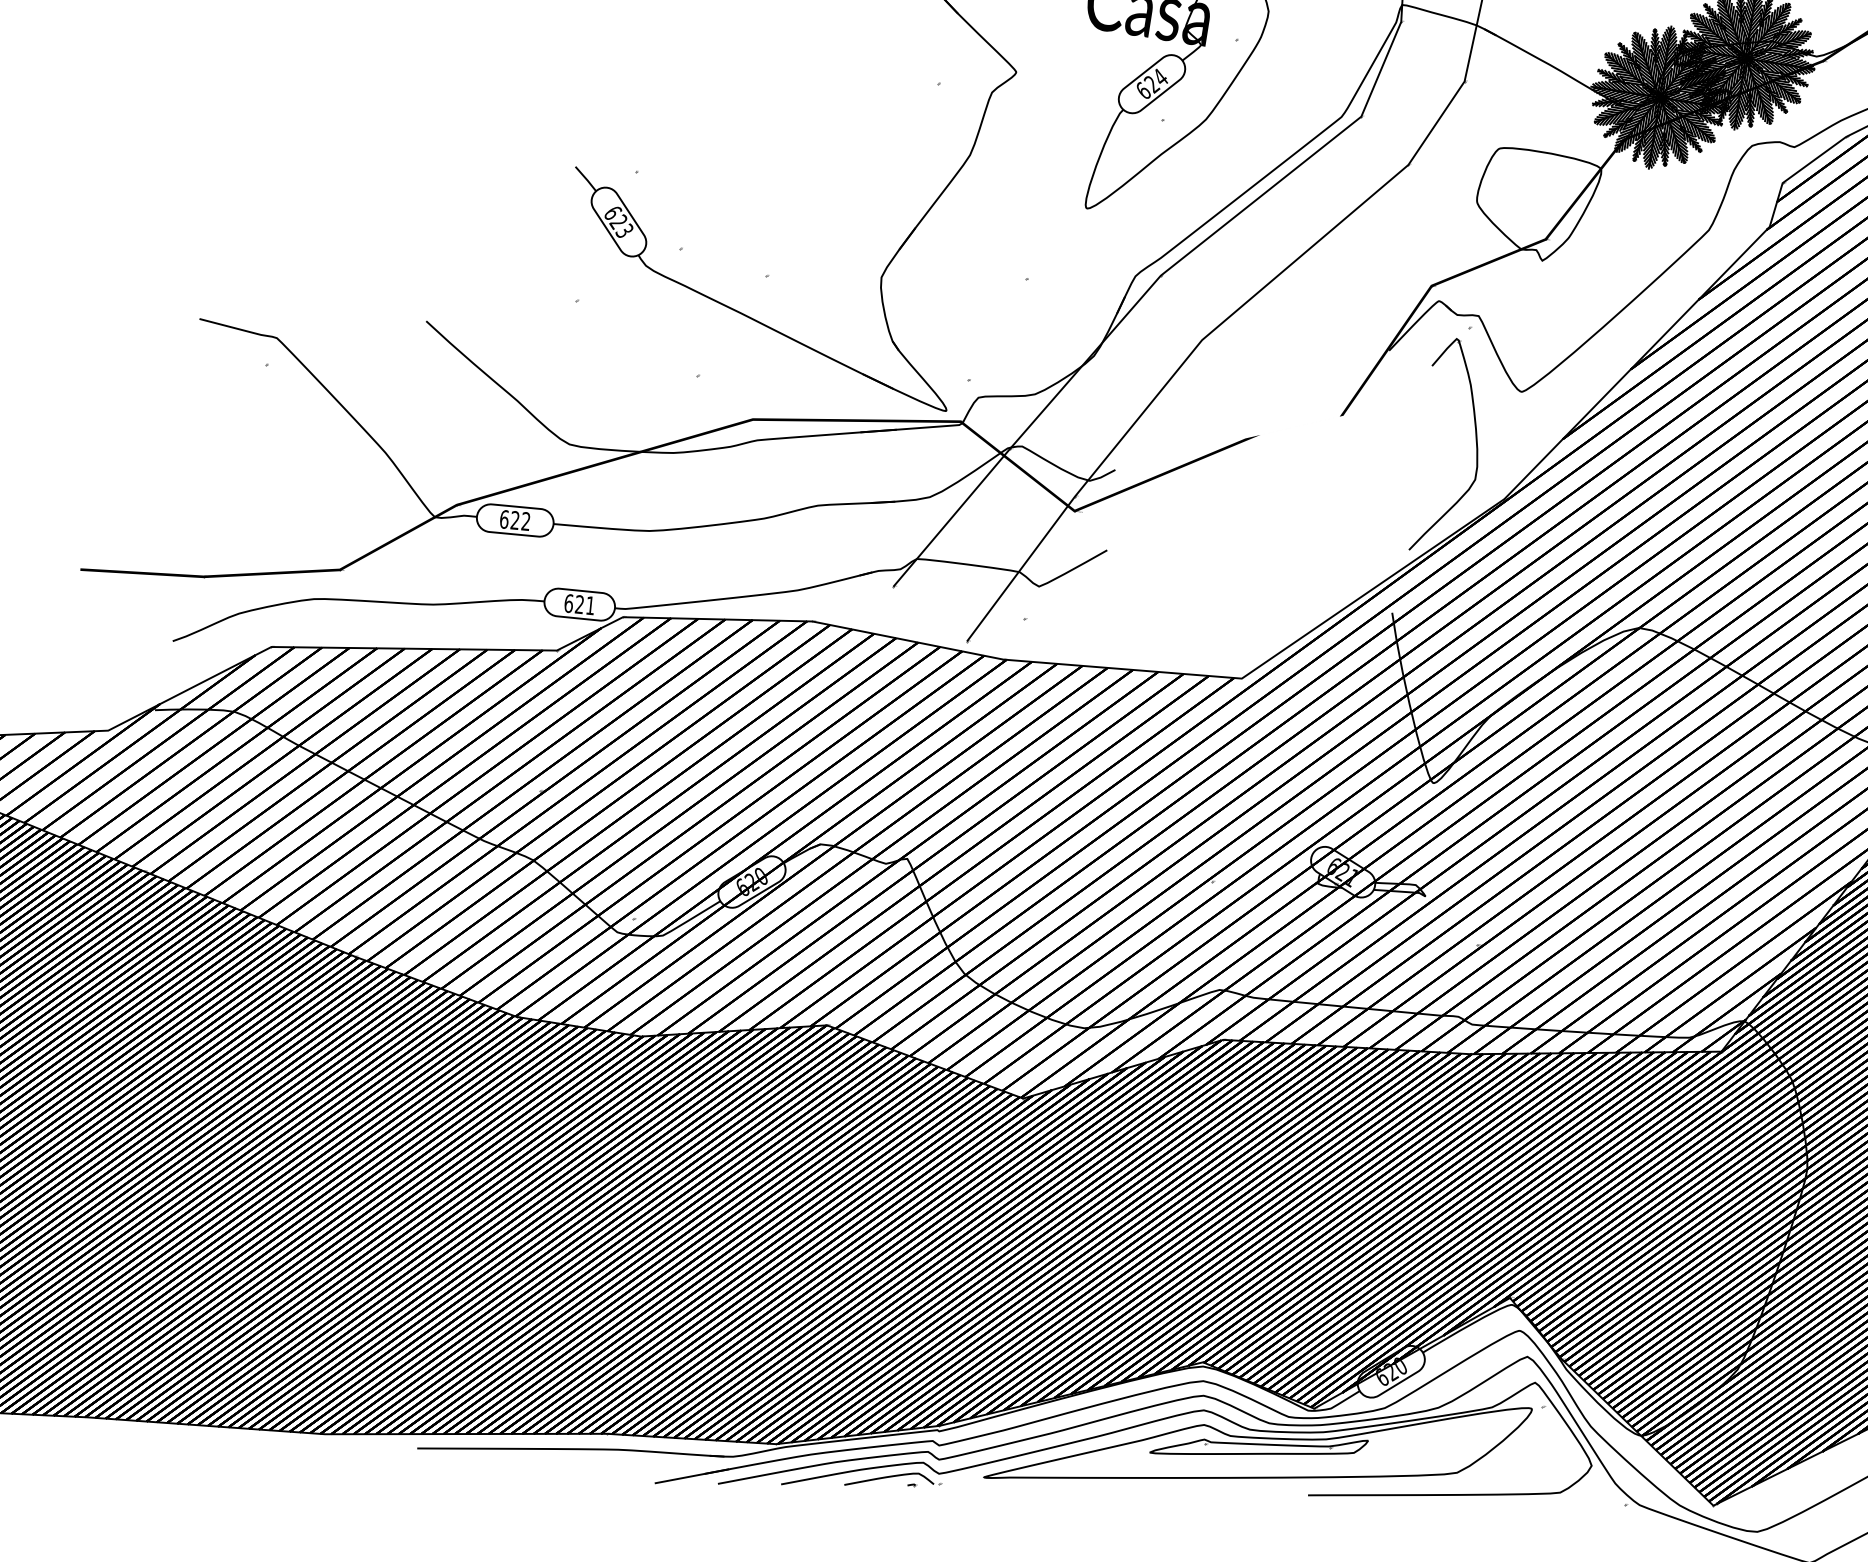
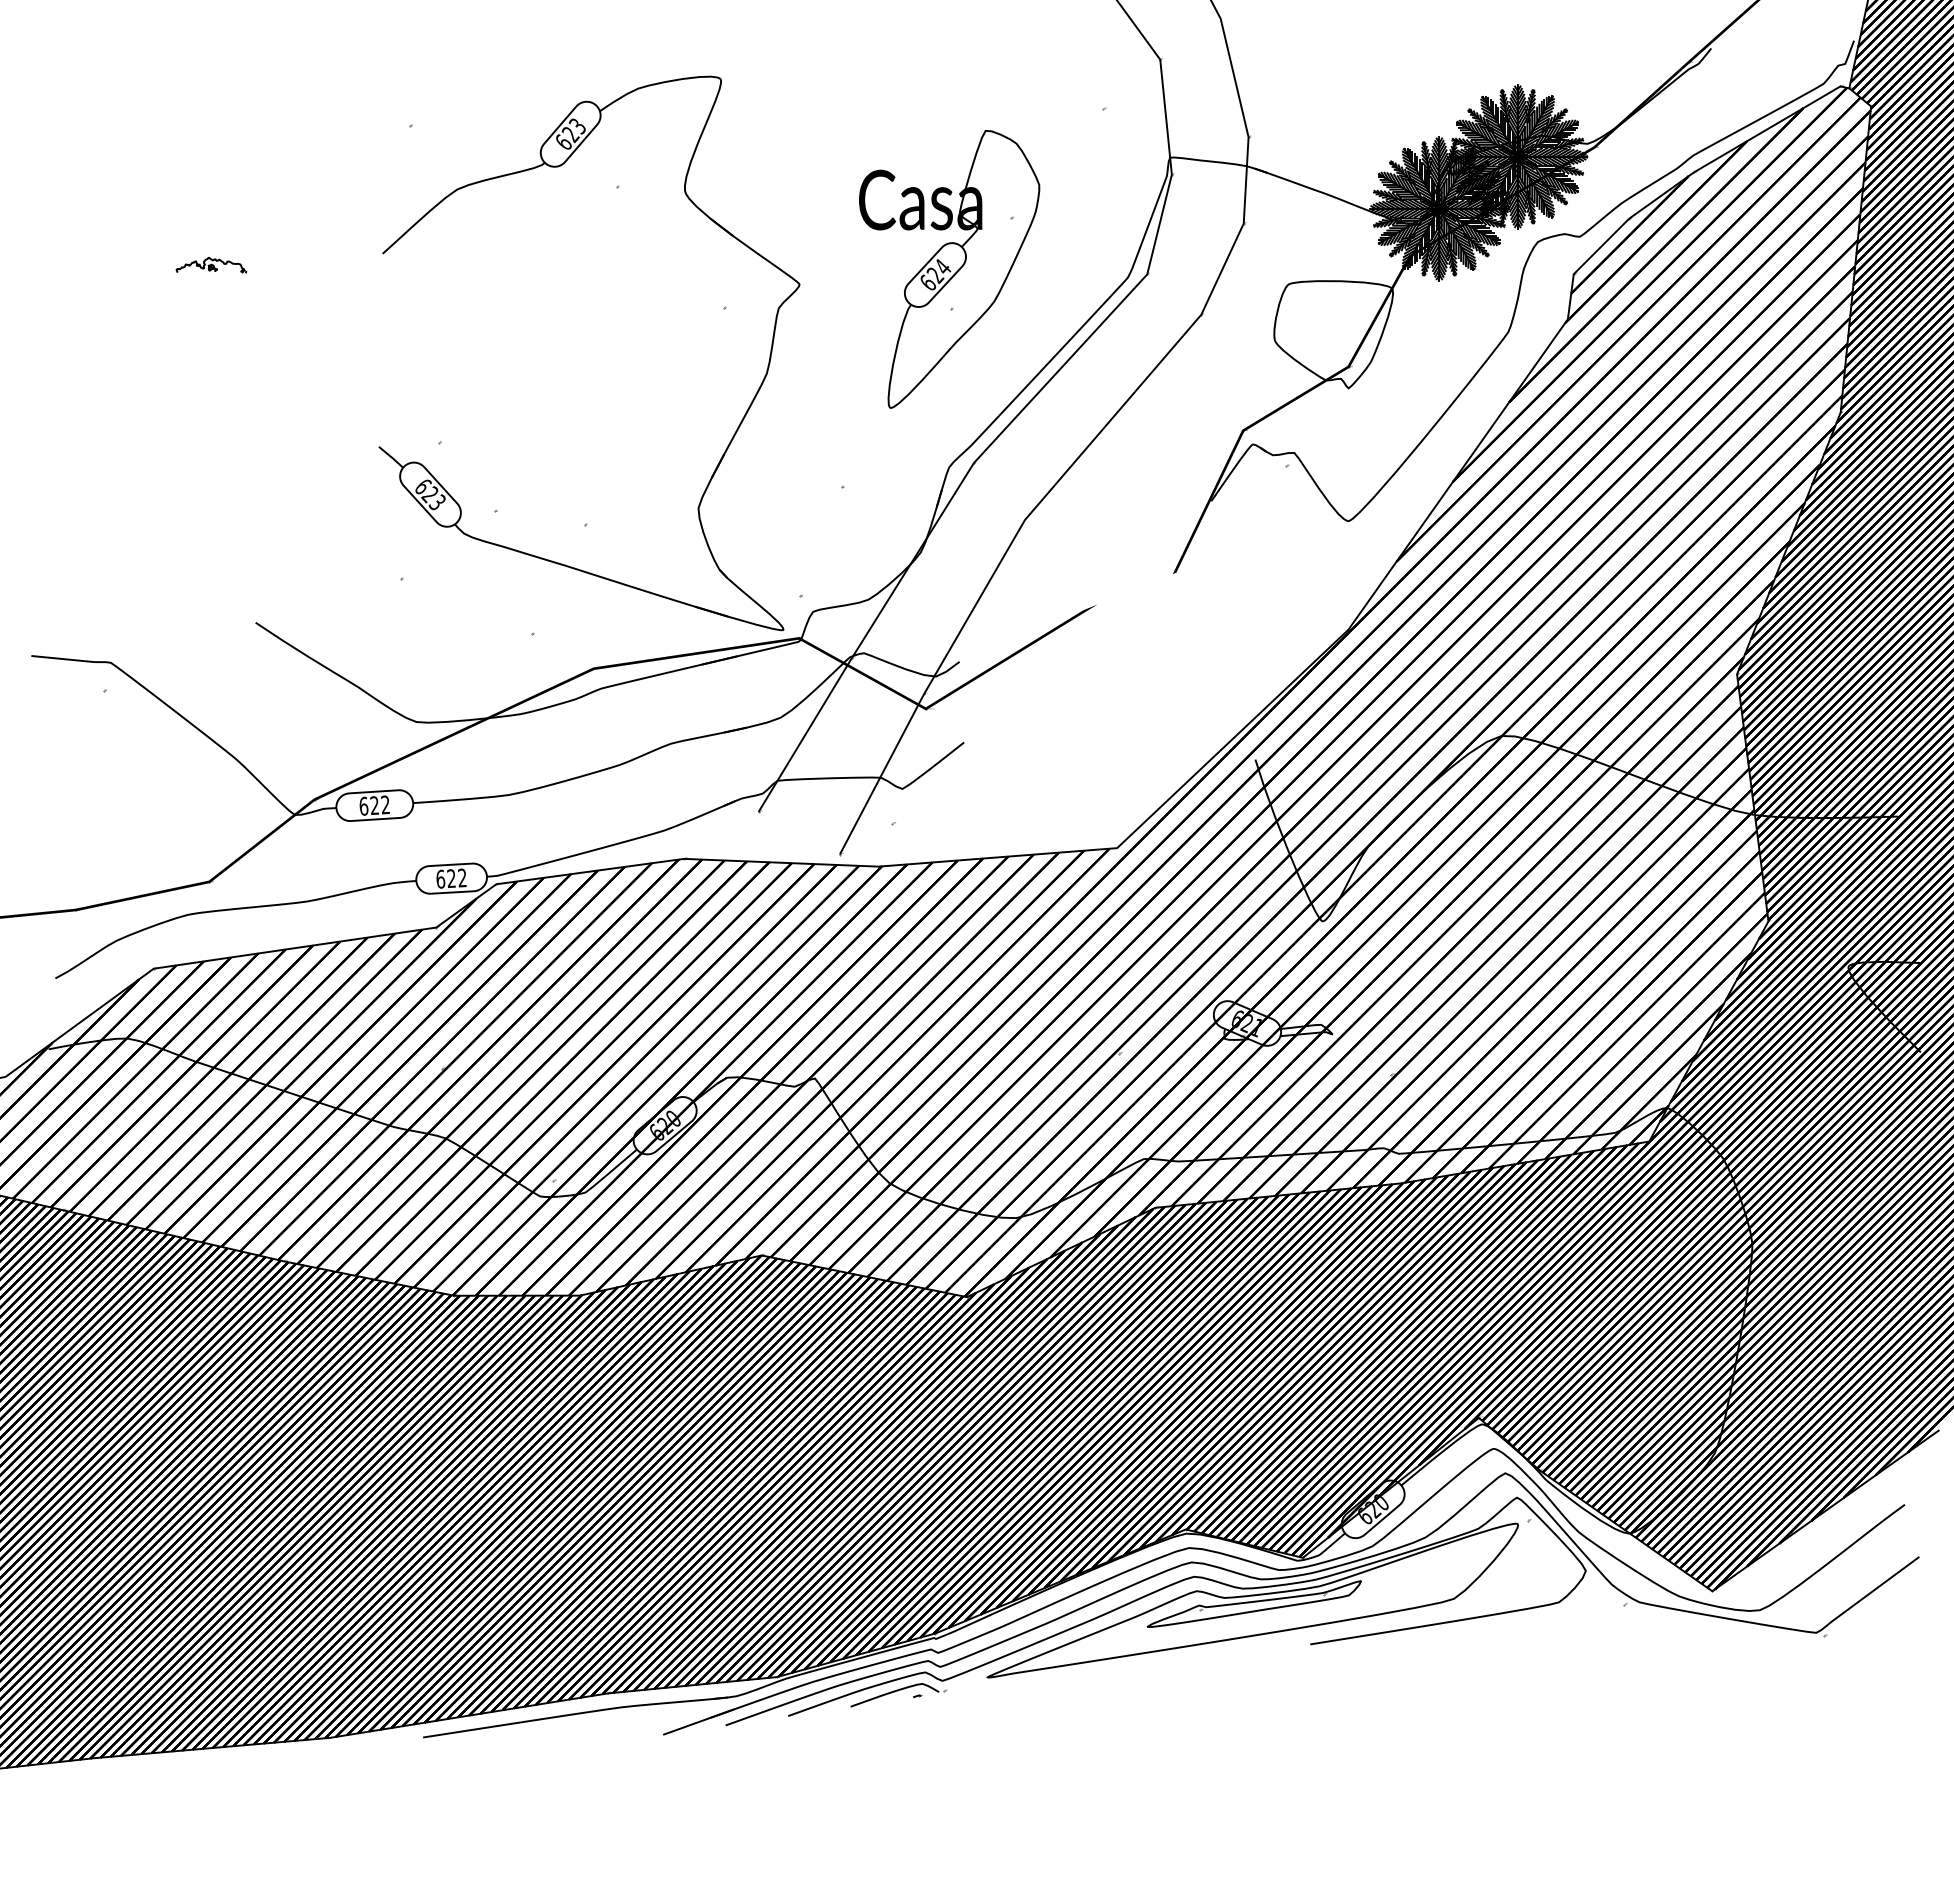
part: (1475, 443) -> (1311, 579), removed
text: (590, 605) -> (462, 877), 621 -> 622

